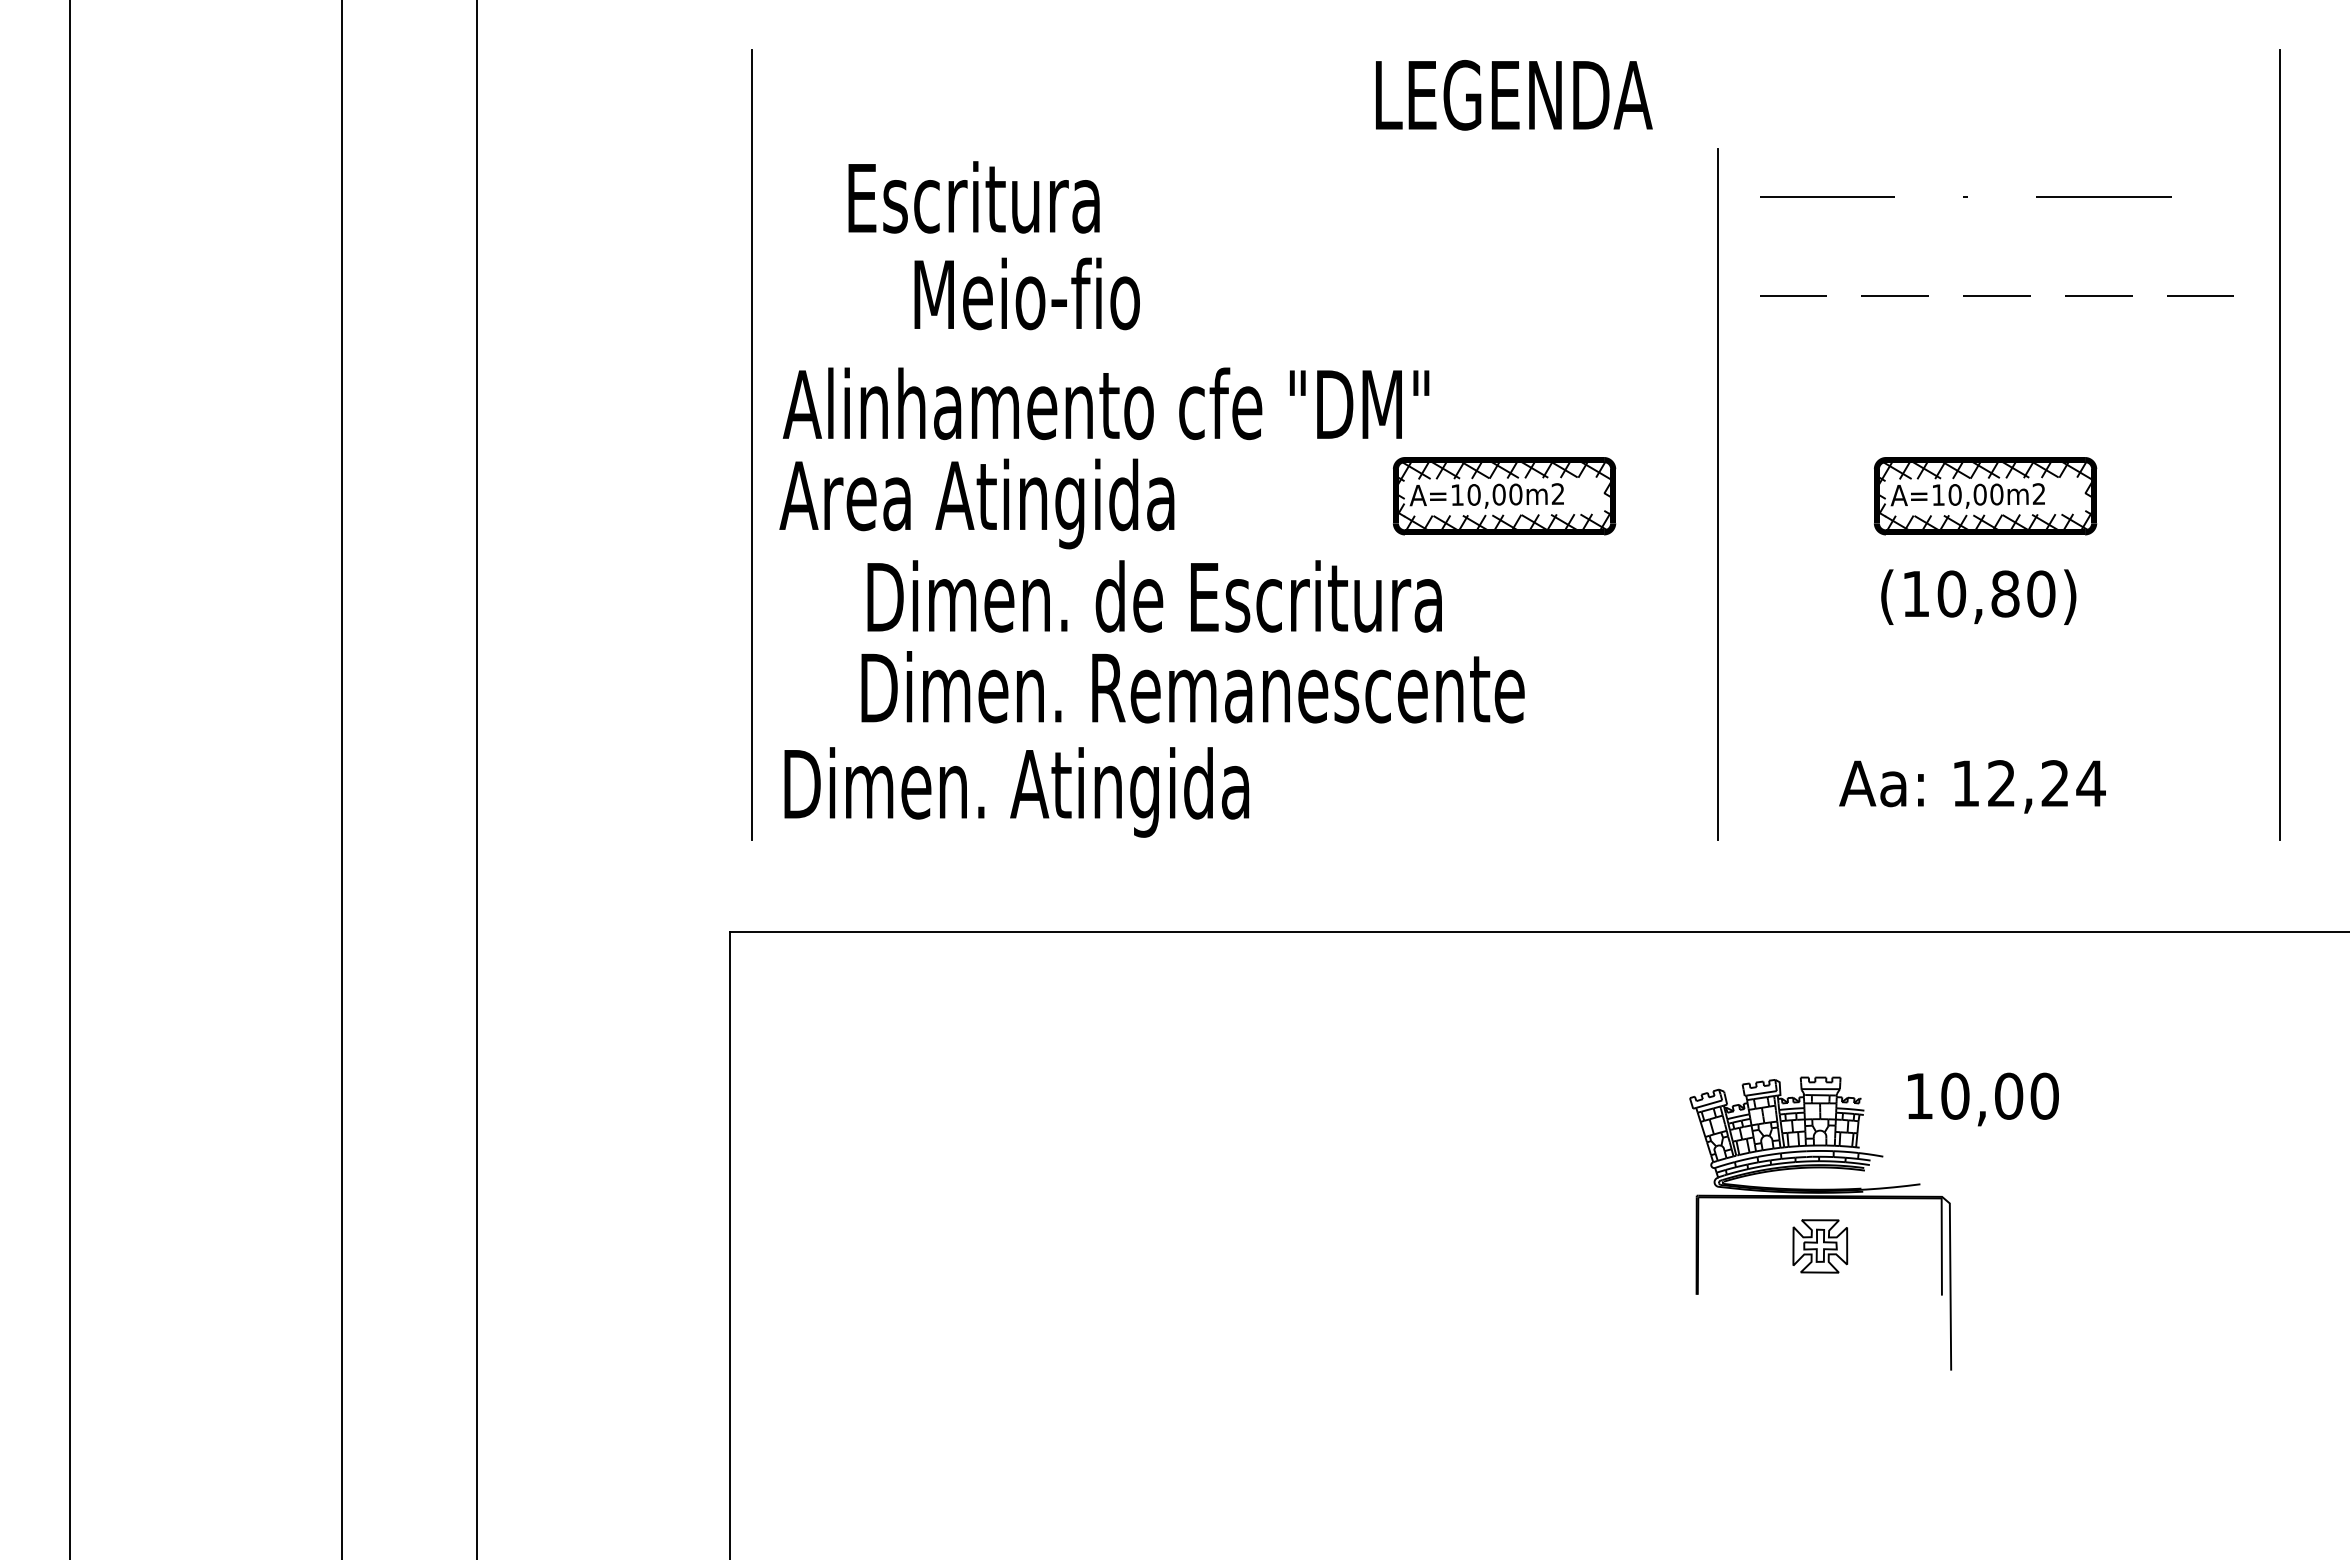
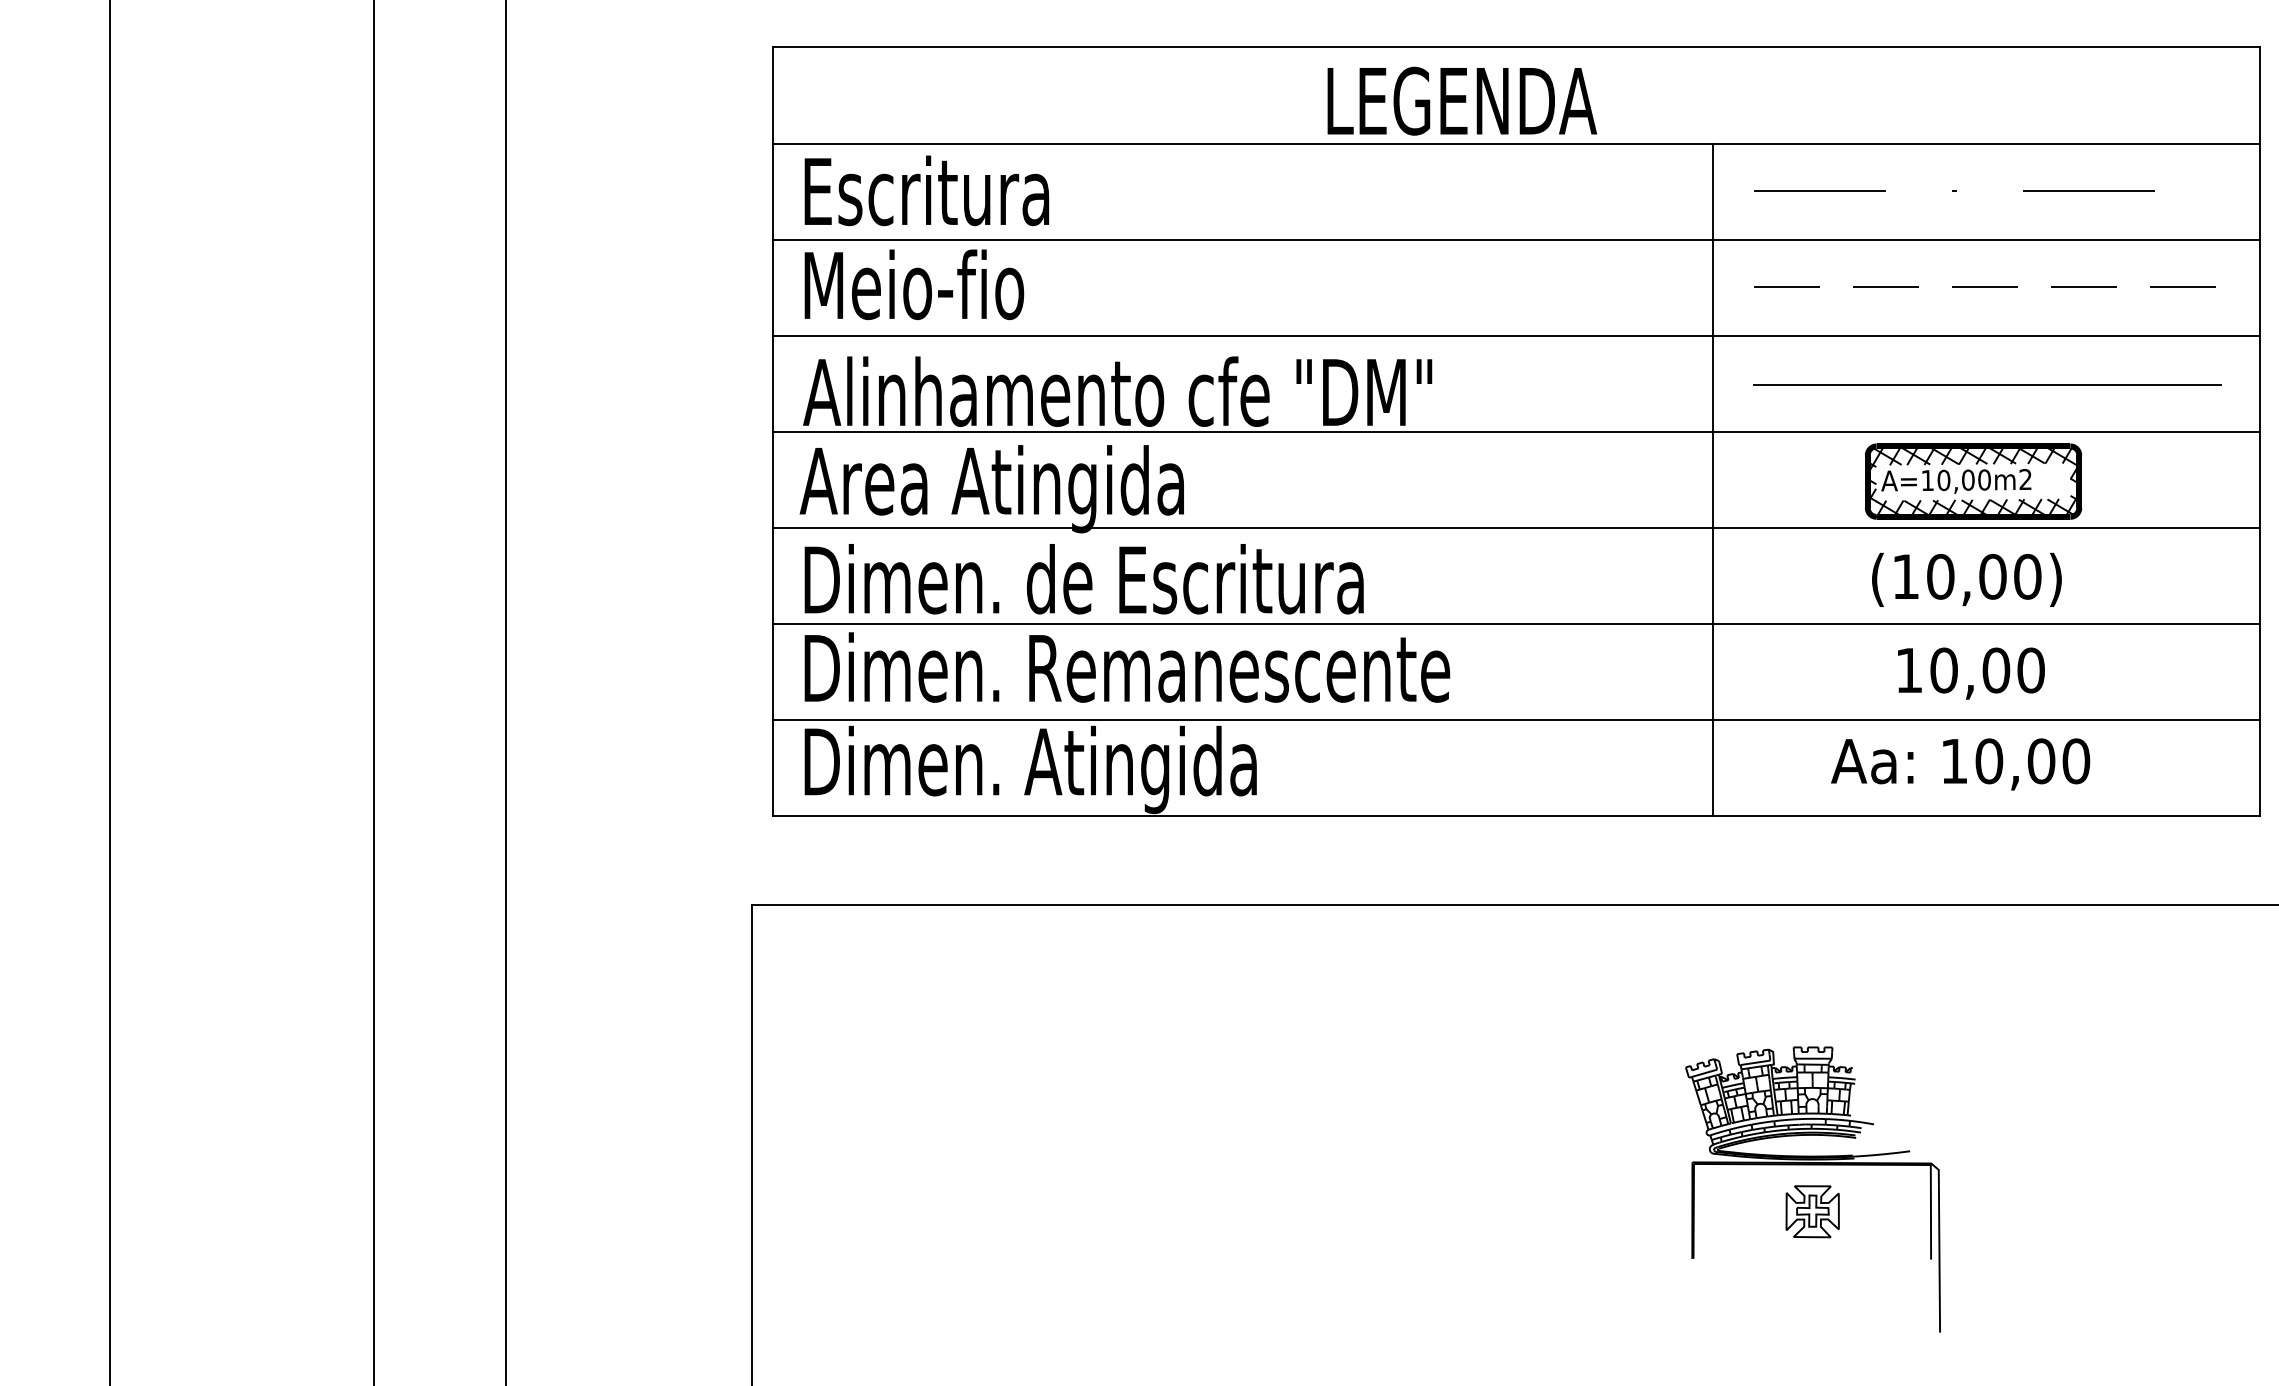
line: (1515, 50) -> (1516, 47), added
text: (1514, 95) -> (1462, 101), moved
line: (1515, 148) -> (1516, 143), added
text: (973, 197) -> (926, 190), moved
line: (1515, 247) -> (1516, 239), added
text: (1026, 293) -> (913, 284), moved
line: (1515, 346) -> (1516, 335), added
line: (1999, 397) -> (1987, 385), added
line: (1515, 445) -> (1516, 432), added
part: (1504, 496) -> (1505, 481), removed
line: (1515, 543) -> (1516, 527), added
text: (2005, 593) -> (1992, 576), (10,80) -> (10,00)
text: (1154, 596) -> (1083, 579), moved
line: (1515, 642) -> (1516, 624), added
text: (1192, 687) -> (1126, 667), moved
line: (1515, 741) -> (1516, 720), added
text: (2046, 783) -> (2032, 761), 12,24 -> 10,00
line: (1515, 840) -> (1516, 816), added
text: (1983, 1099) -> (1971, 673), moved

